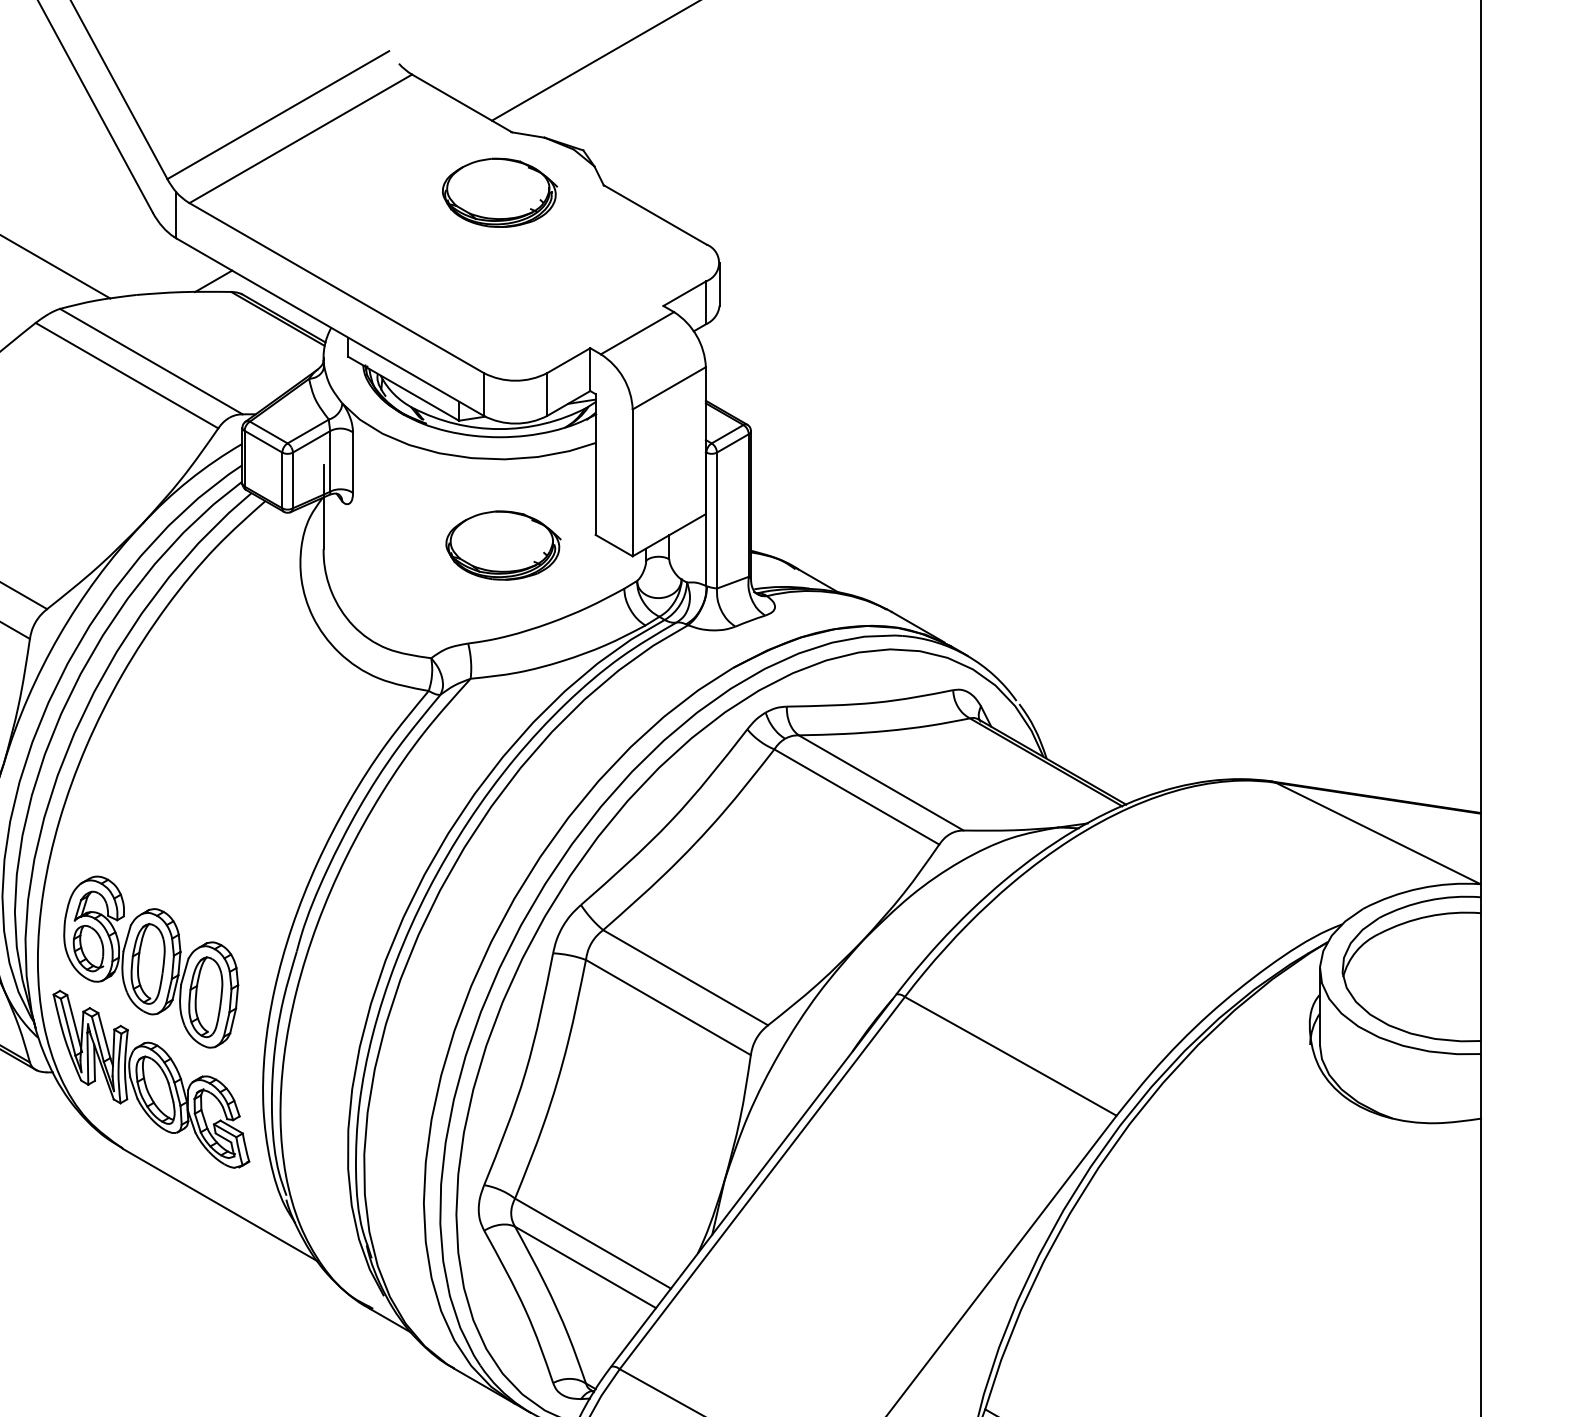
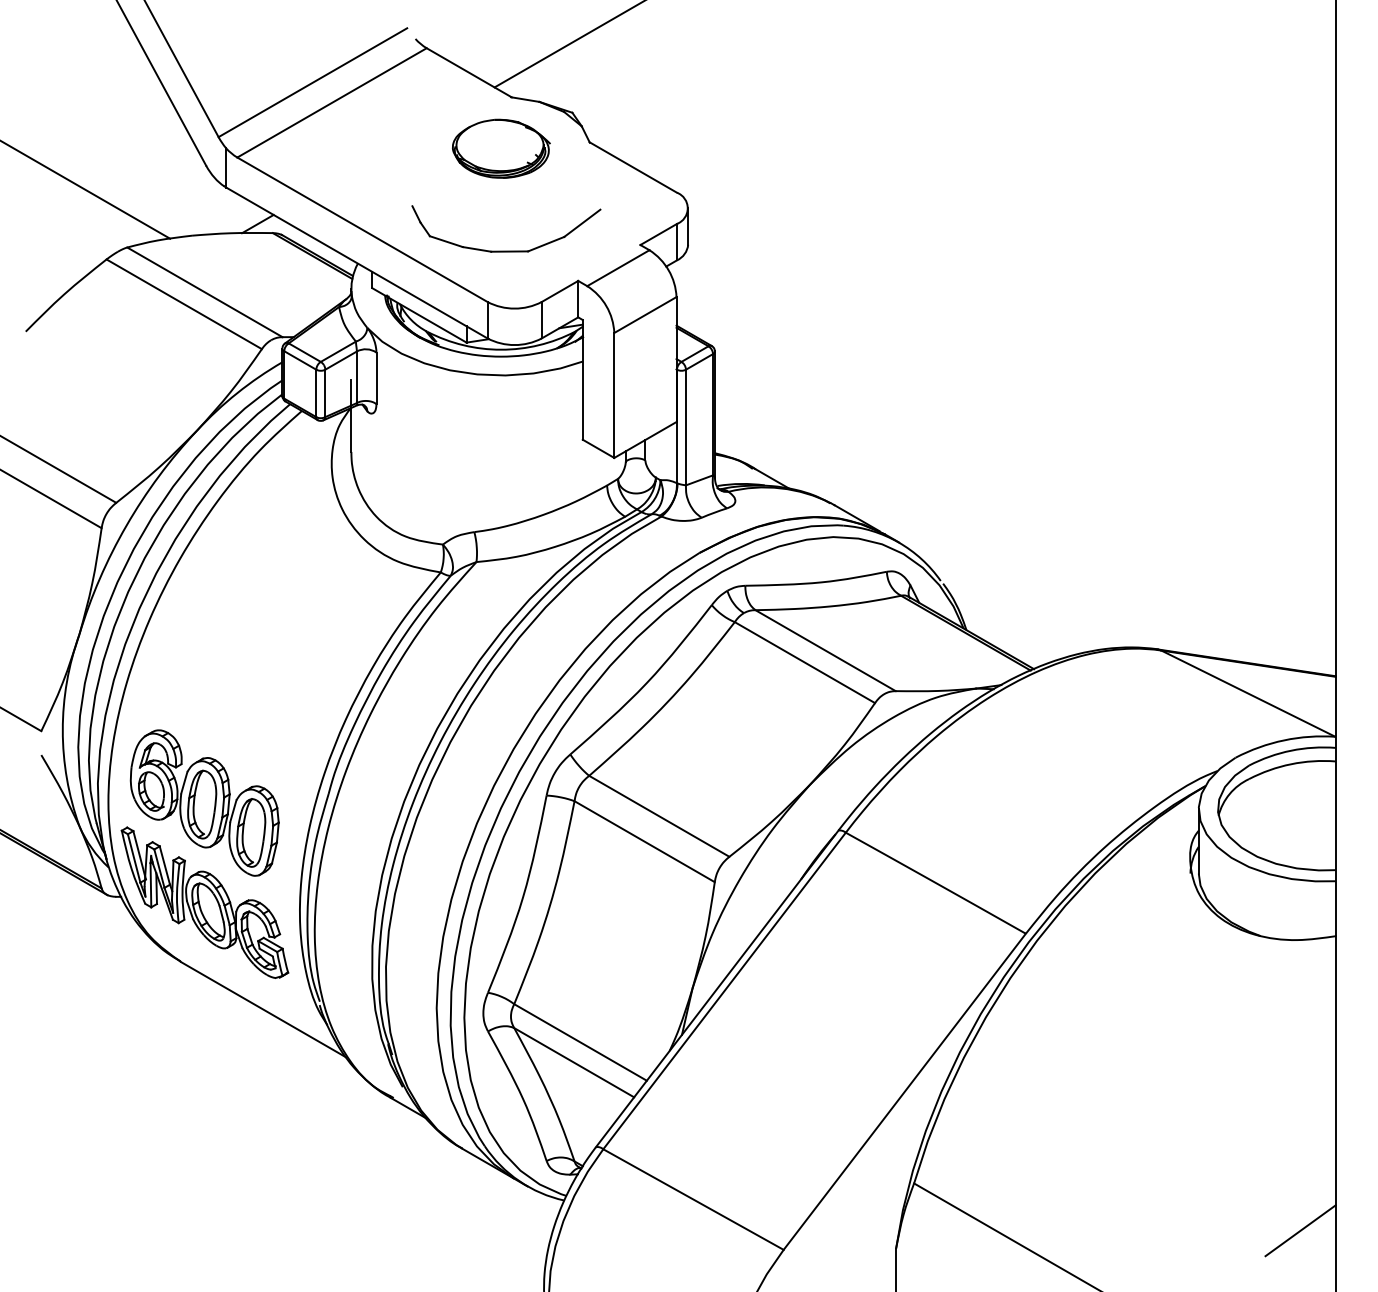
part: (505, 312) -> (506, 250), added
part: (503, 545) -> (504, 448), removed

